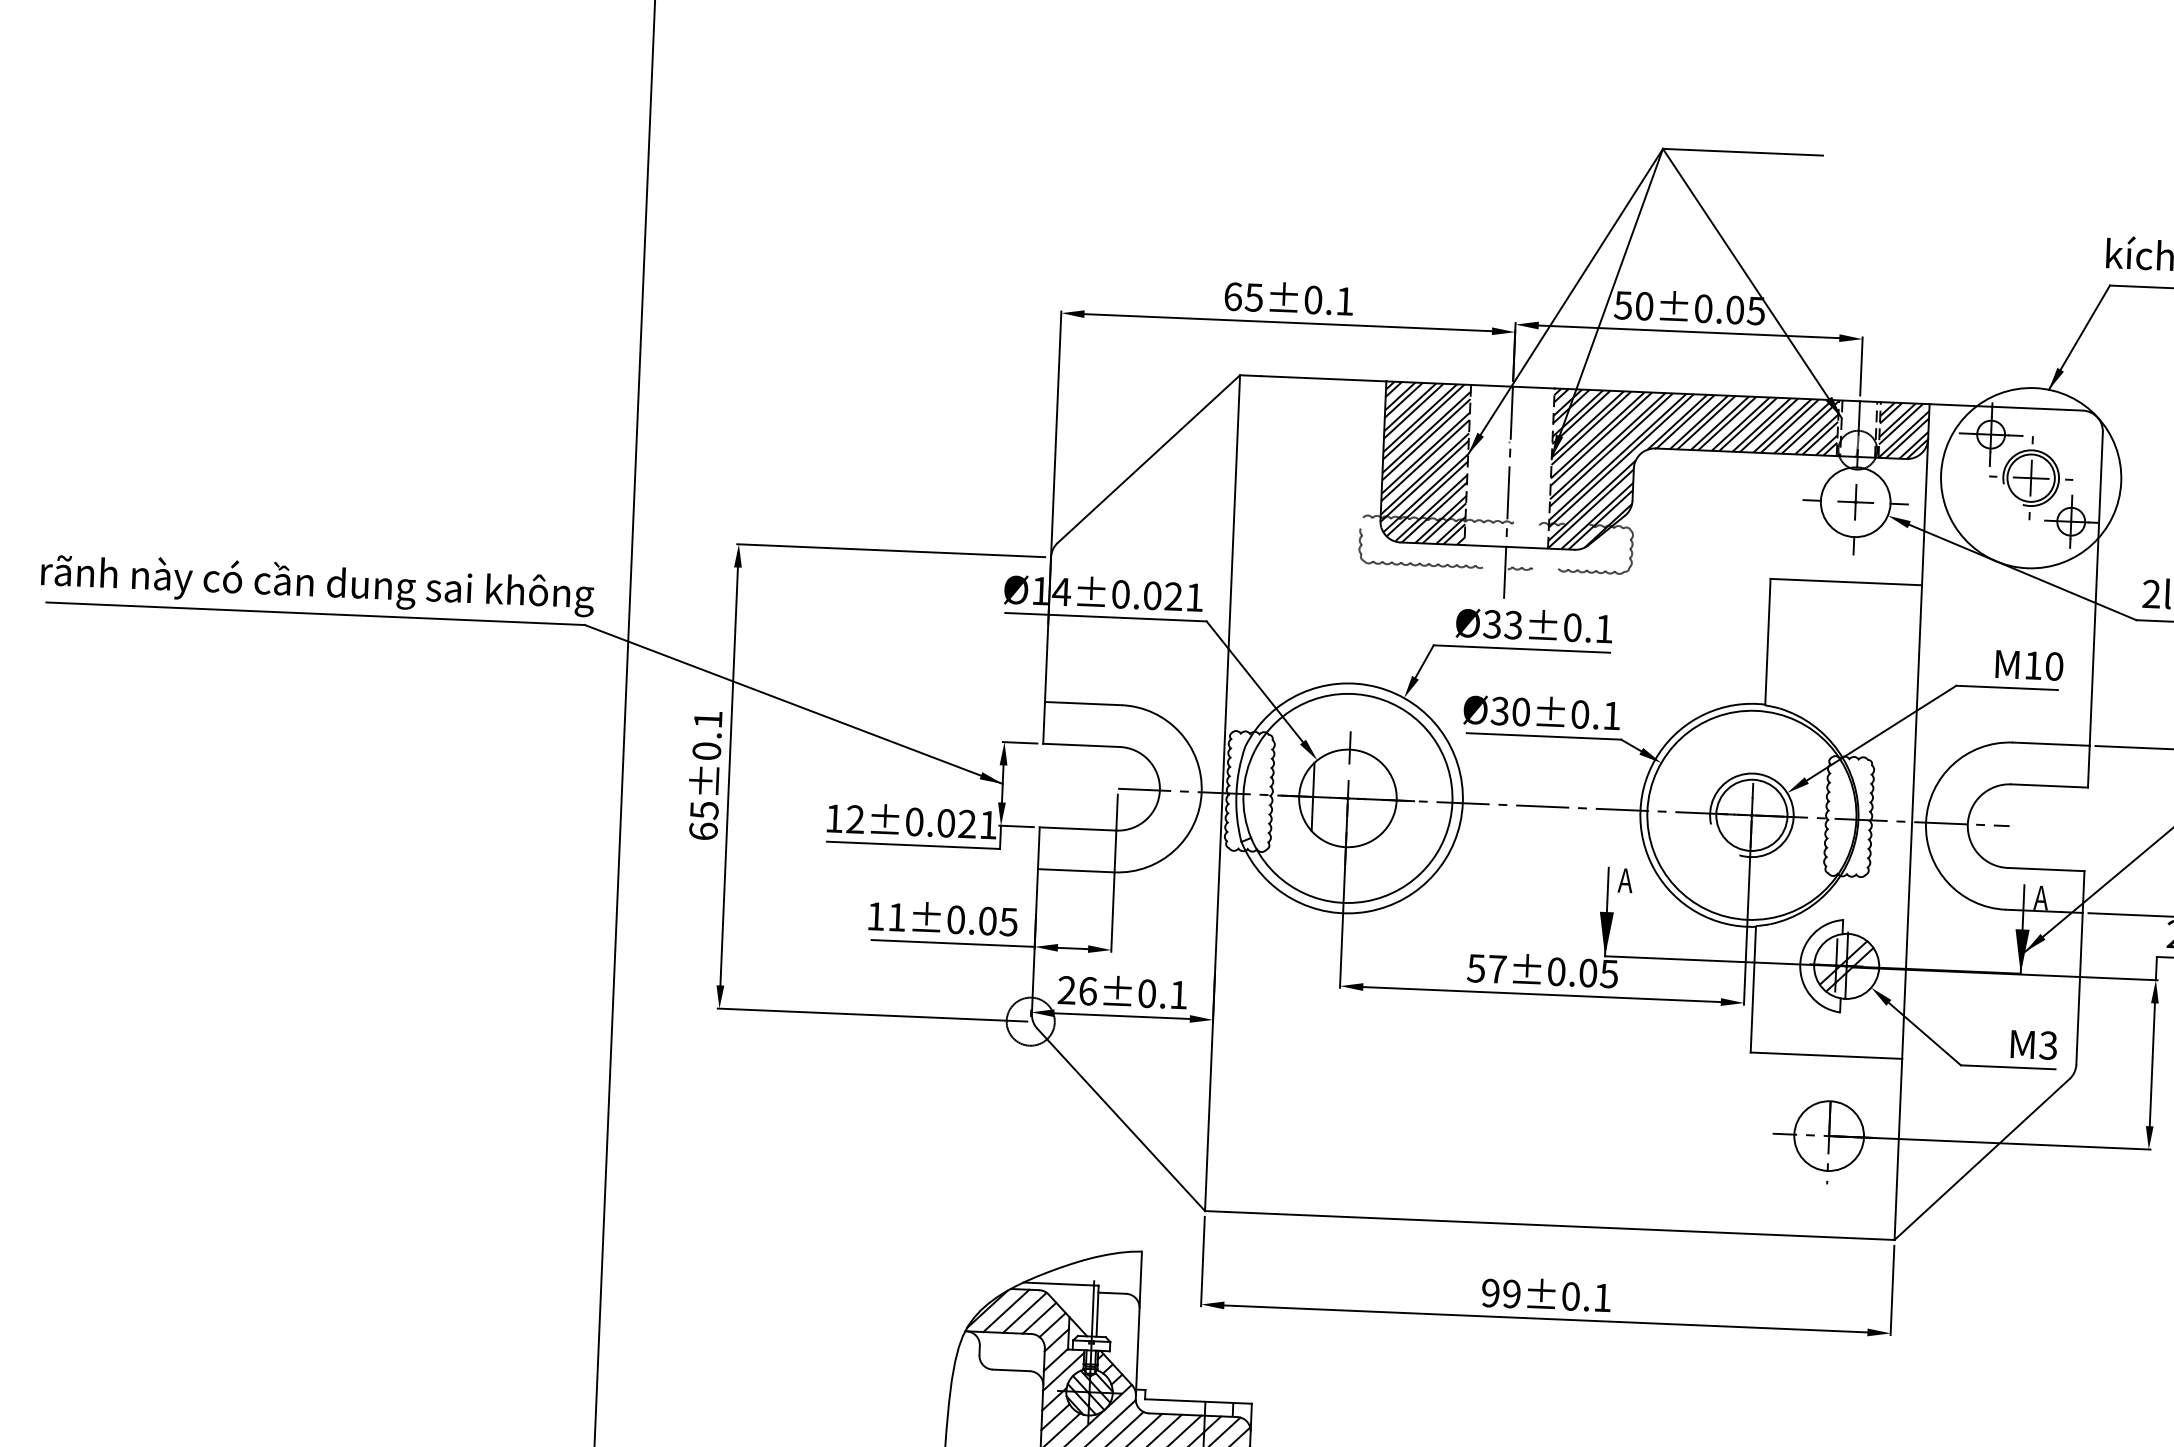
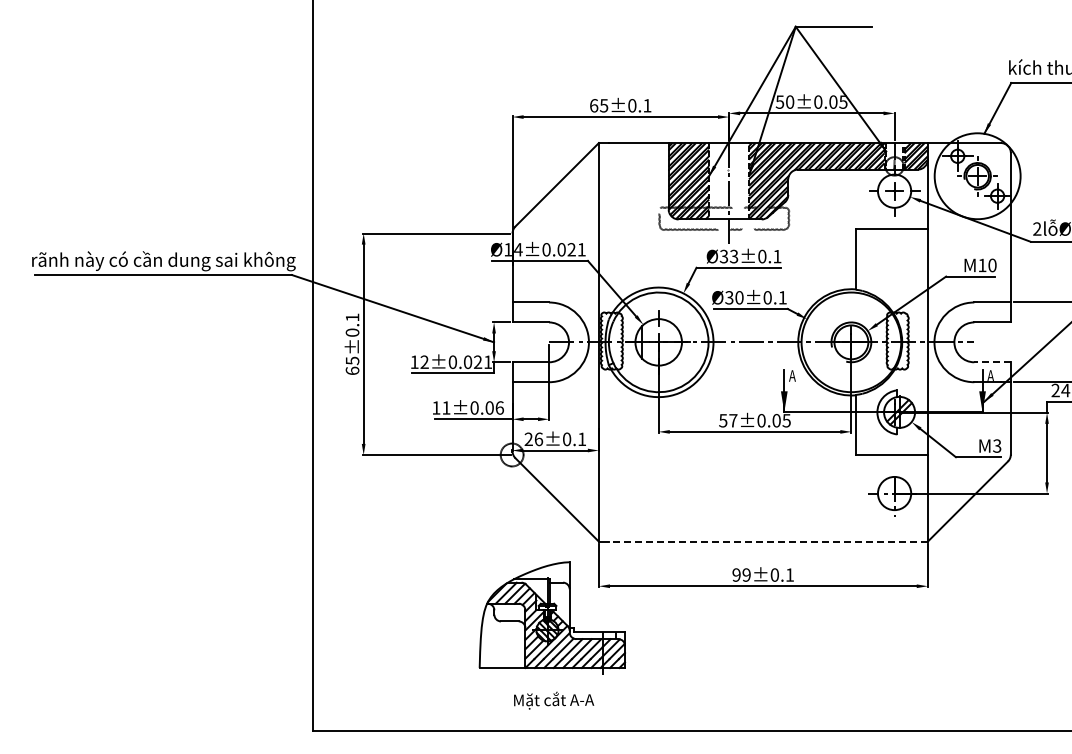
line: (2045, 869) -> (992, 362), solid -> dashed
text: (1008, 920) -> (499, 407), 11±0.05 -> 11±0.06
line: (1558, 1225) -> (767, 541), solid -> dashed

